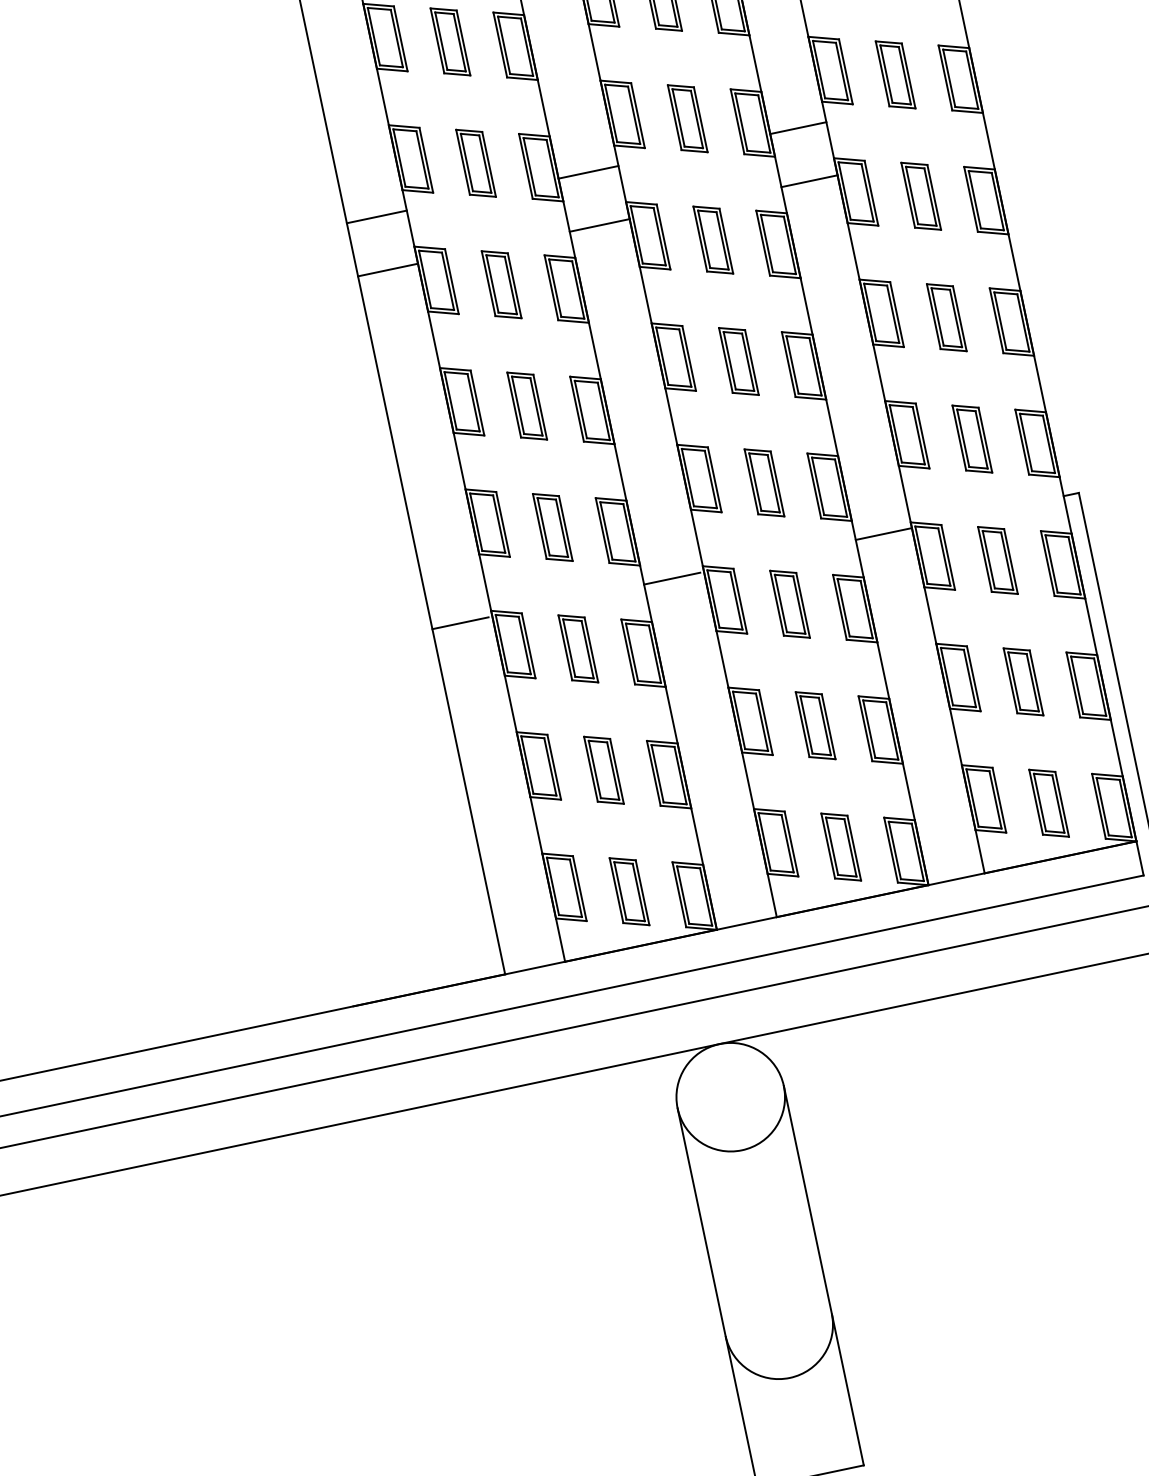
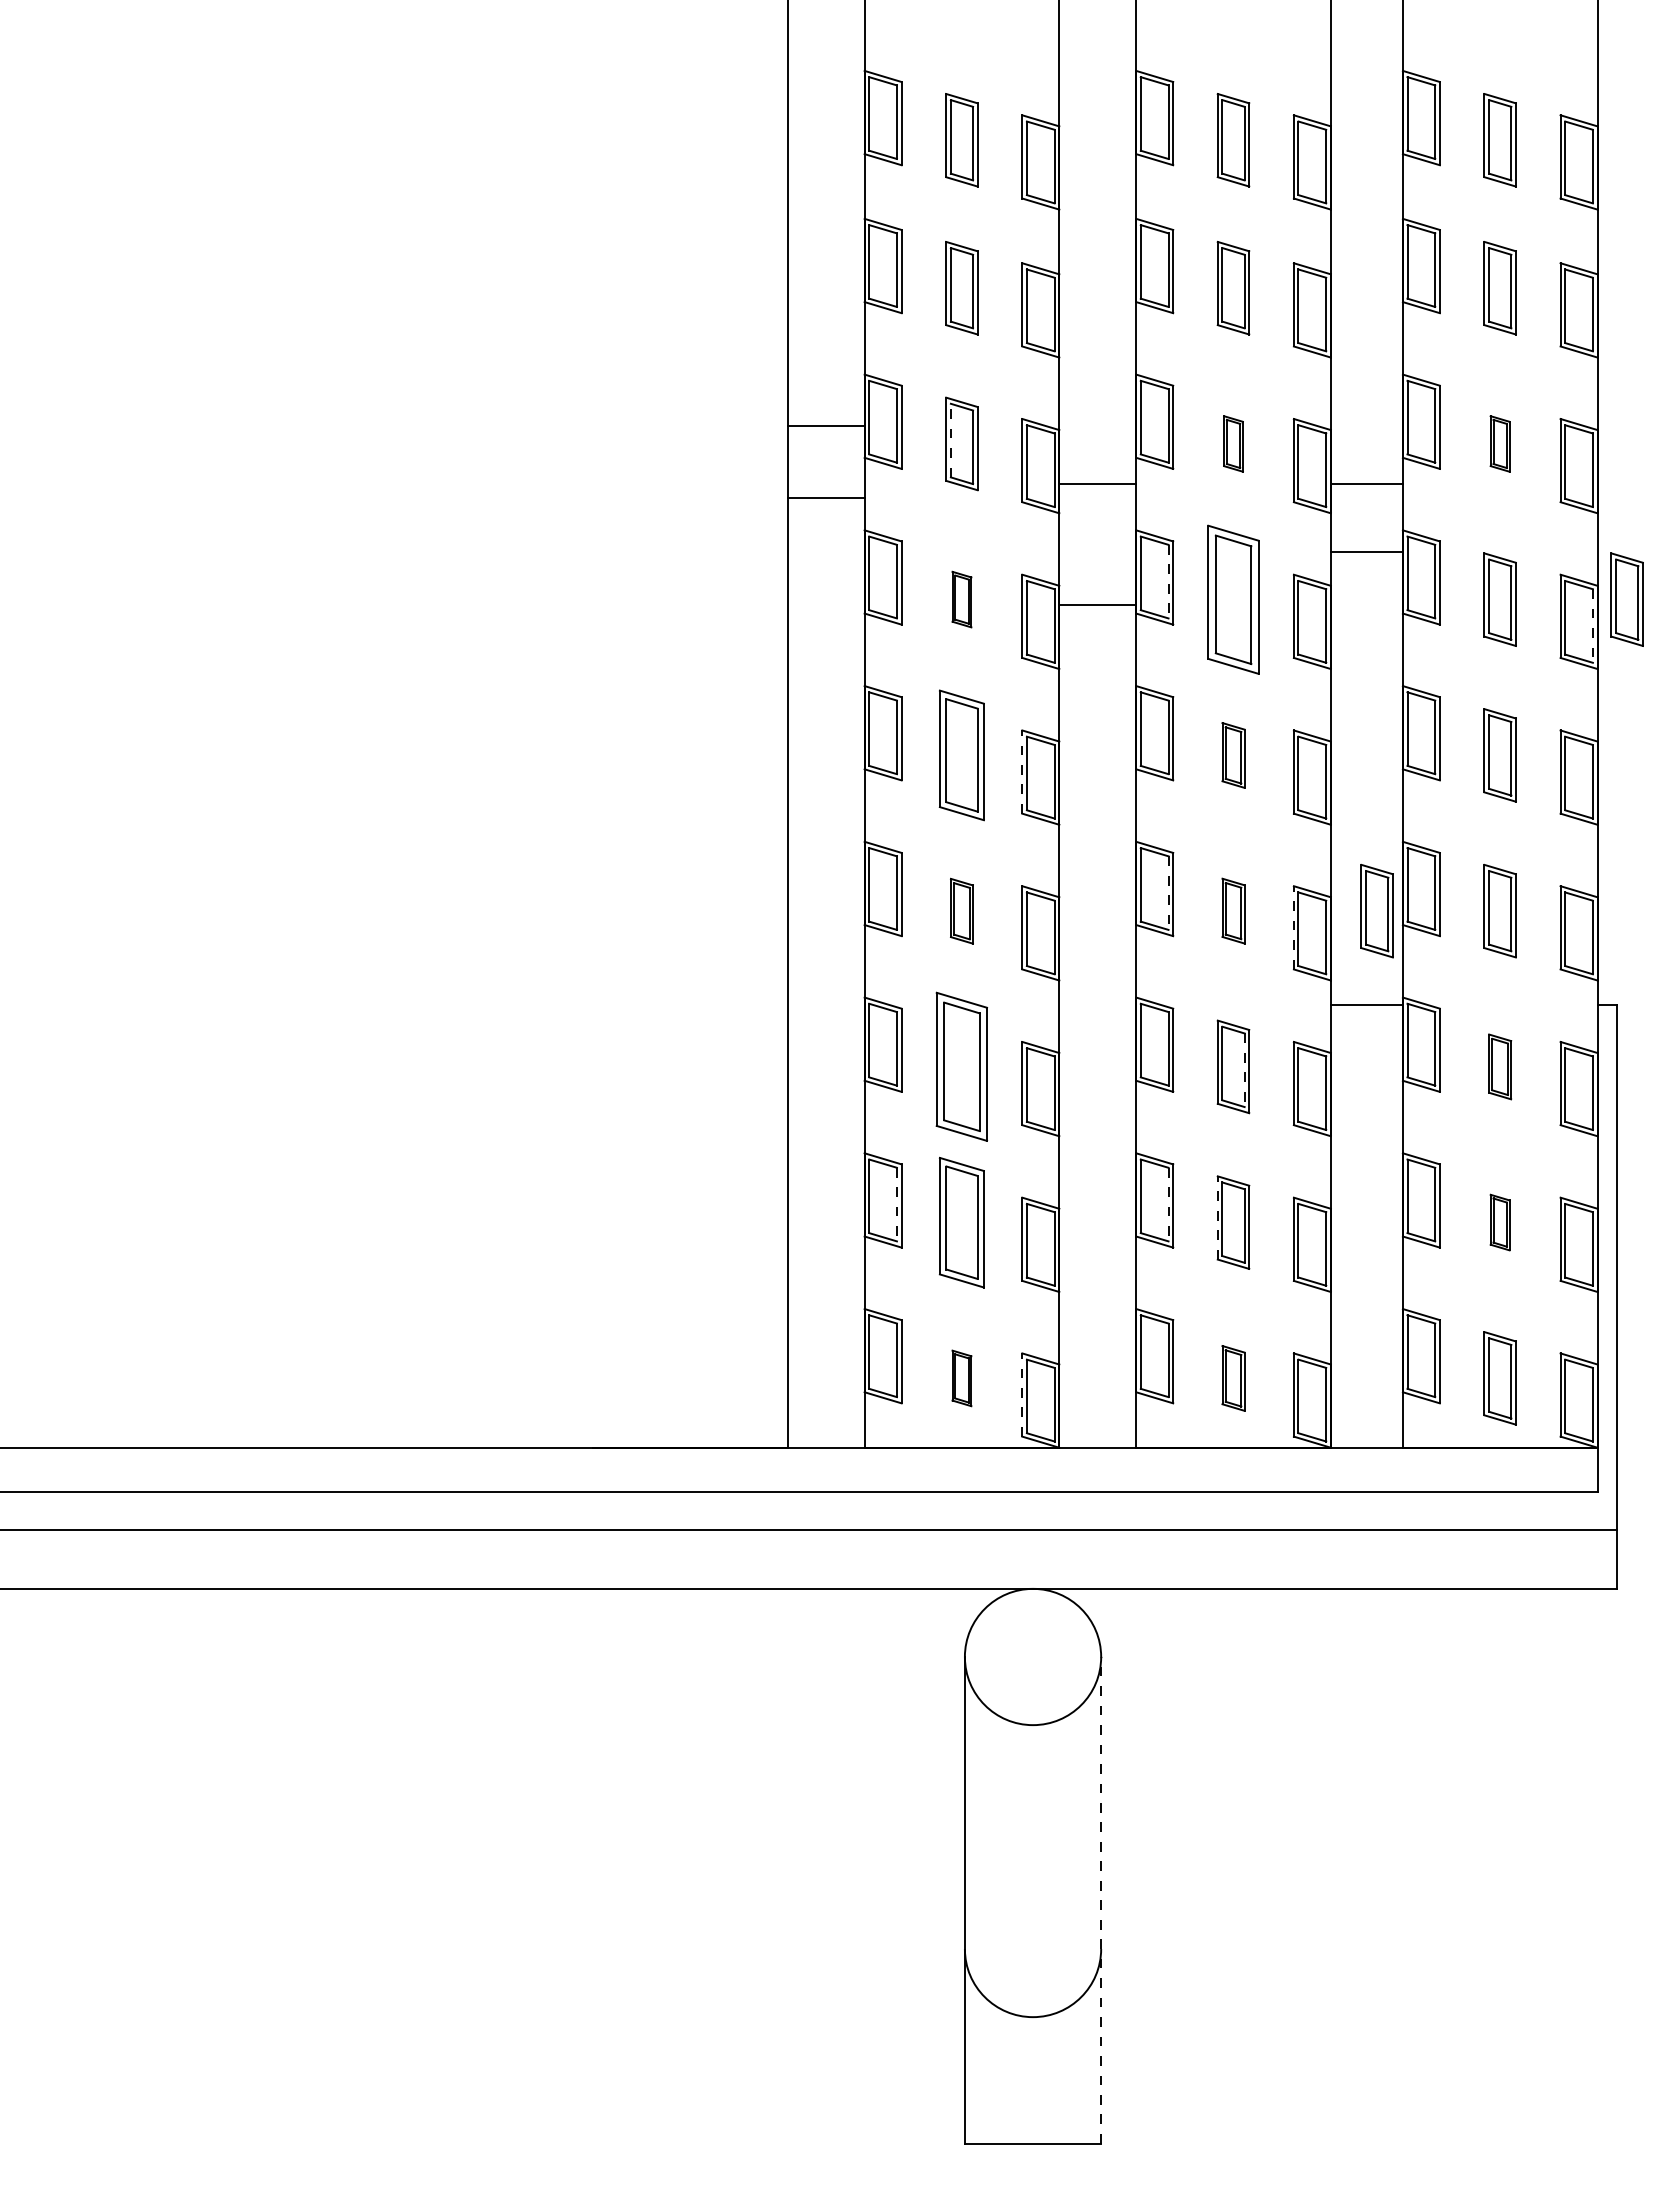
part: (895, 74) -> (1499, 443), size x0.6
part: (687, 118) -> (1233, 443), size x0.6
line: (466, 162) -> (950, 440), solid -> dashed
part: (1019, 175) -> (1626, 599), added
line: (997, 202) -> (1592, 626), solid -> dashed
line: (376, 217) -> (825, 426), moved
line: (599, 225) -> (1097, 605), moved
line: (659, 236) -> (1168, 581), solid -> dashed
part: (713, 239) -> (1233, 599), size x1.6
line: (387, 270) -> (825, 498), moved
part: (501, 284) -> (961, 599), size x0.6
part: (738, 361) -> (1233, 755), size x0.7
part: (526, 406) -> (961, 755), size x1.4
line: (577, 409) -> (1022, 772), solid -> dashed
part: (876, 459) -> (1376, 911), added
line: (710, 479) -> (1168, 893), solid -> dashed
part: (764, 482) -> (1233, 910), size x0.7
line: (813, 485) -> (1293, 927), solid -> dashed
part: (552, 527) -> (961, 911), size x0.7
part: (997, 560) -> (1499, 1066), size x0.7
line: (672, 578) -> (1095, 1004), removed
line: (799, 605) -> (1244, 1070), solid -> dashed
line: (460, 623) -> (823, 1004), removed
part: (577, 648) -> (961, 1066), size x1.6
part: (1022, 681) -> (1499, 1222), size x0.6
line: (762, 722) -> (1168, 1204), solid -> dashed
line: (802, 724) -> (1217, 1217), solid -> dashed
line: (549, 766) -> (896, 1204), solid -> dashed
part: (603, 770) -> (961, 1222), size x1.4
part: (841, 847) -> (1233, 1378), size x0.7
part: (629, 891) -> (961, 1378), size x0.6
line: (679, 895) -> (1022, 1395), solid -> dashed
line: (823, 1274) -> (1101, 1899), solid -> dashed

